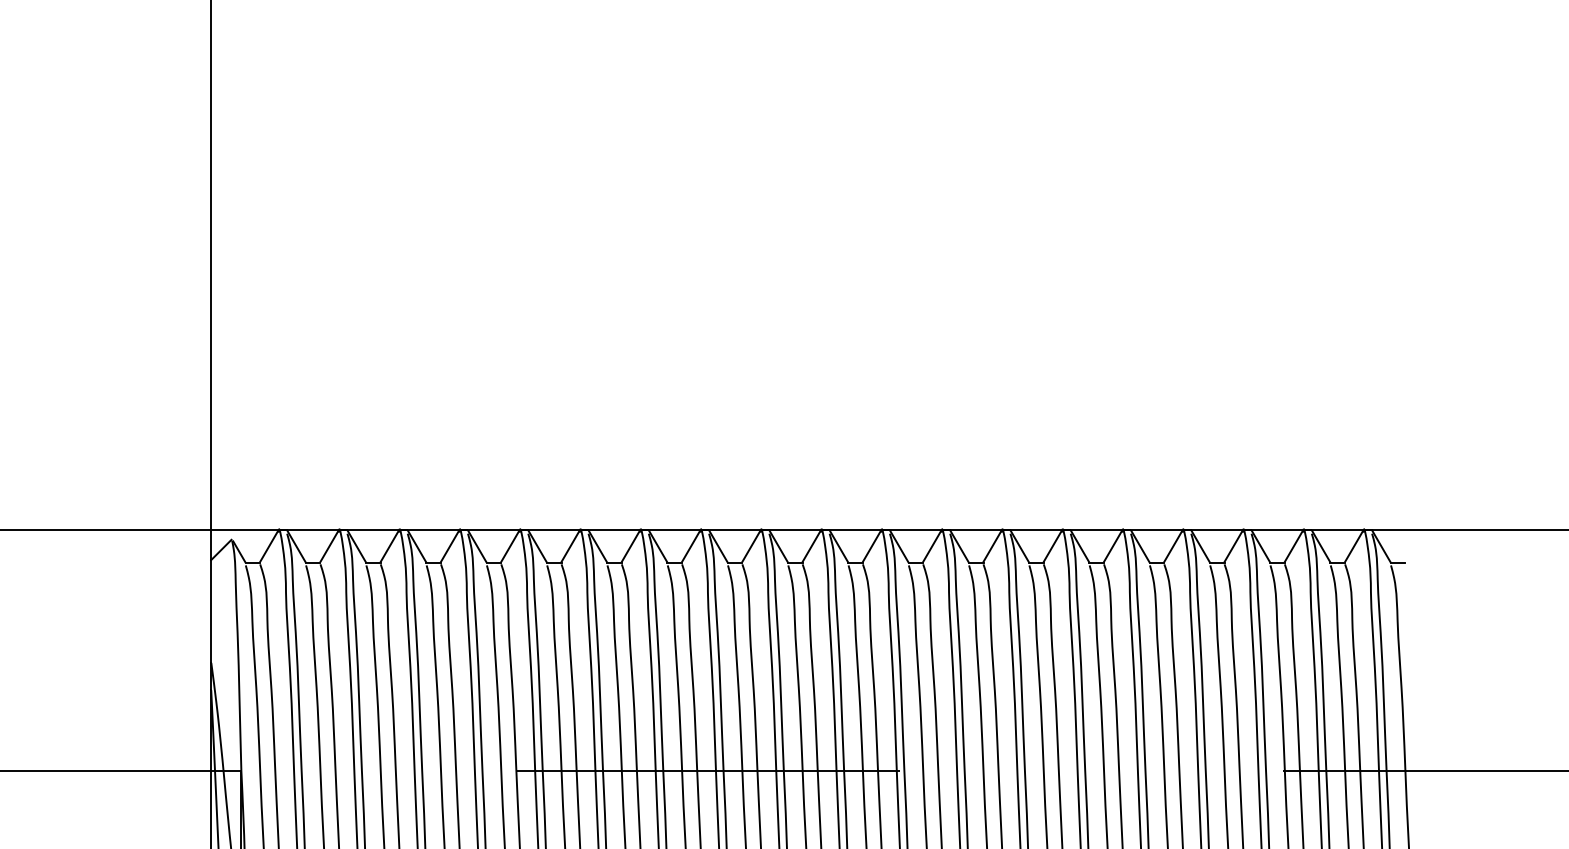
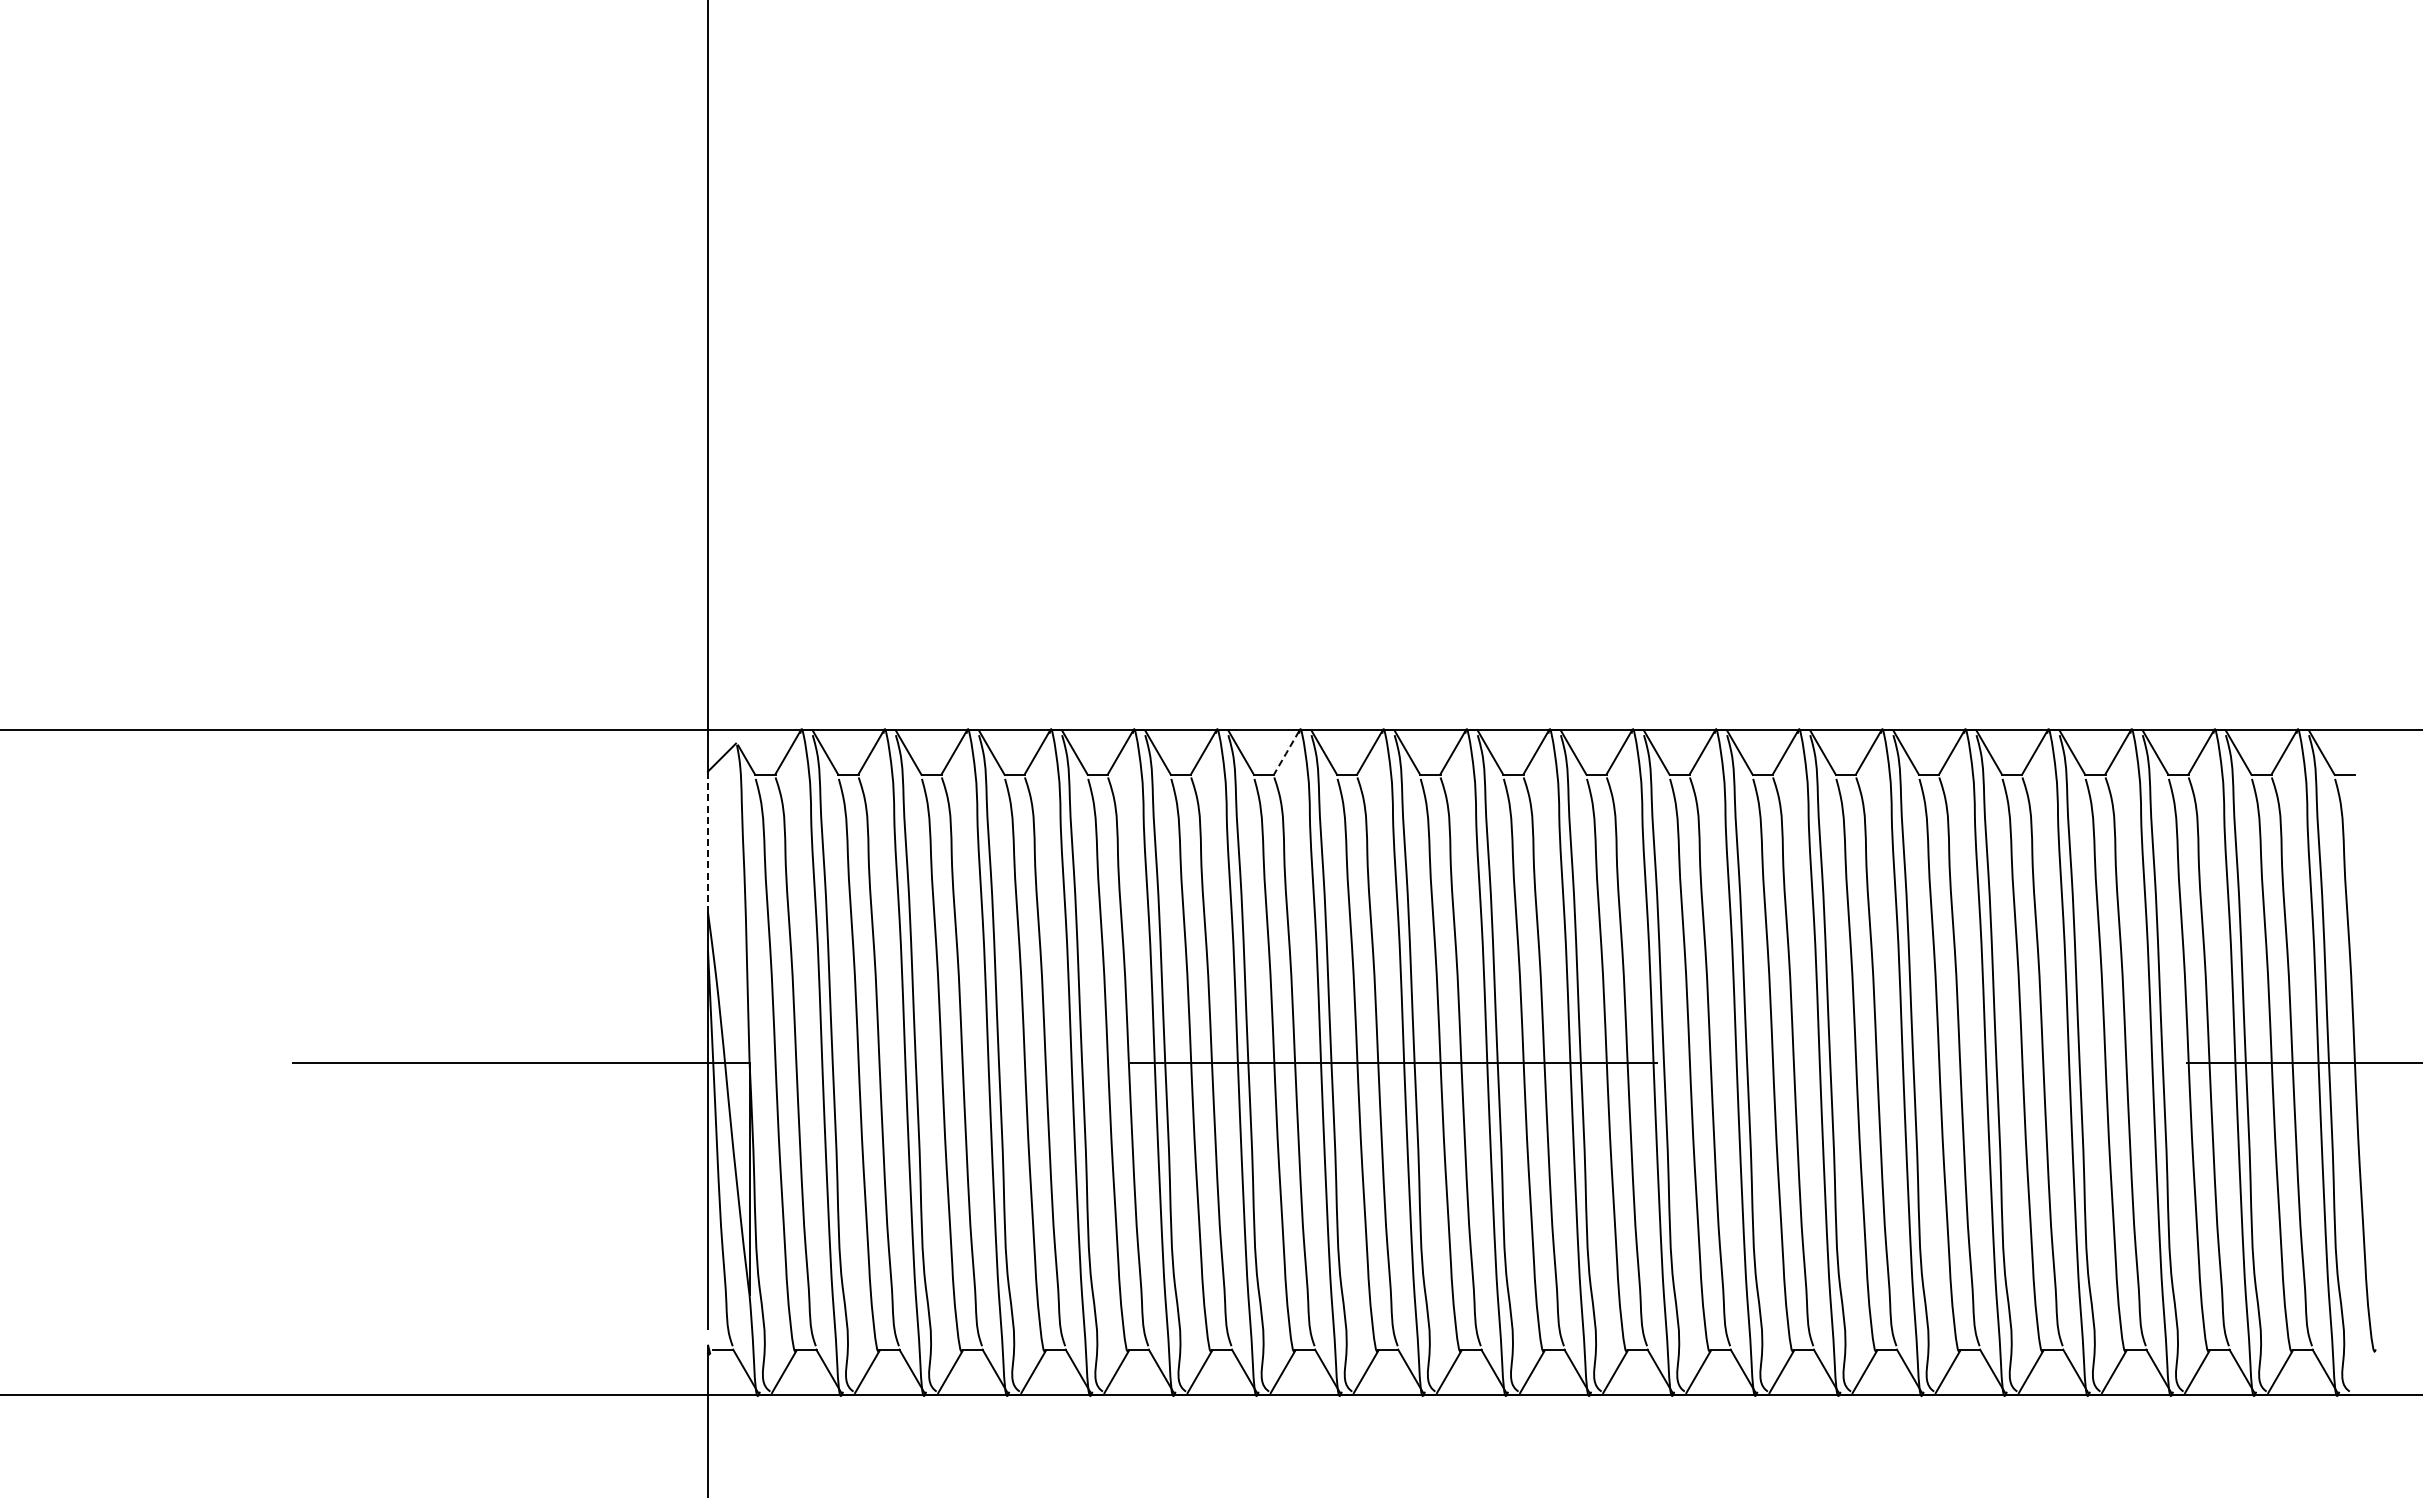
line: (630, 546) -> (1286, 753), solid -> dashed
line: (211, 611) -> (708, 842), solid -> dashed

